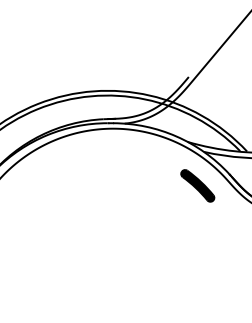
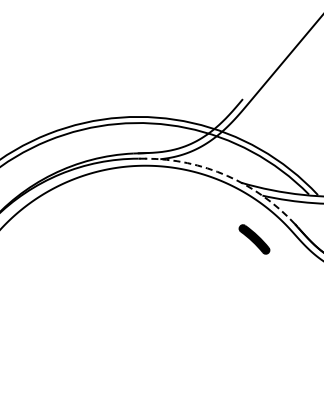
arc: (176, 136) -> (227, 175), solid -> dashed
part: (197, 185) -> (254, 239), size x0.7

